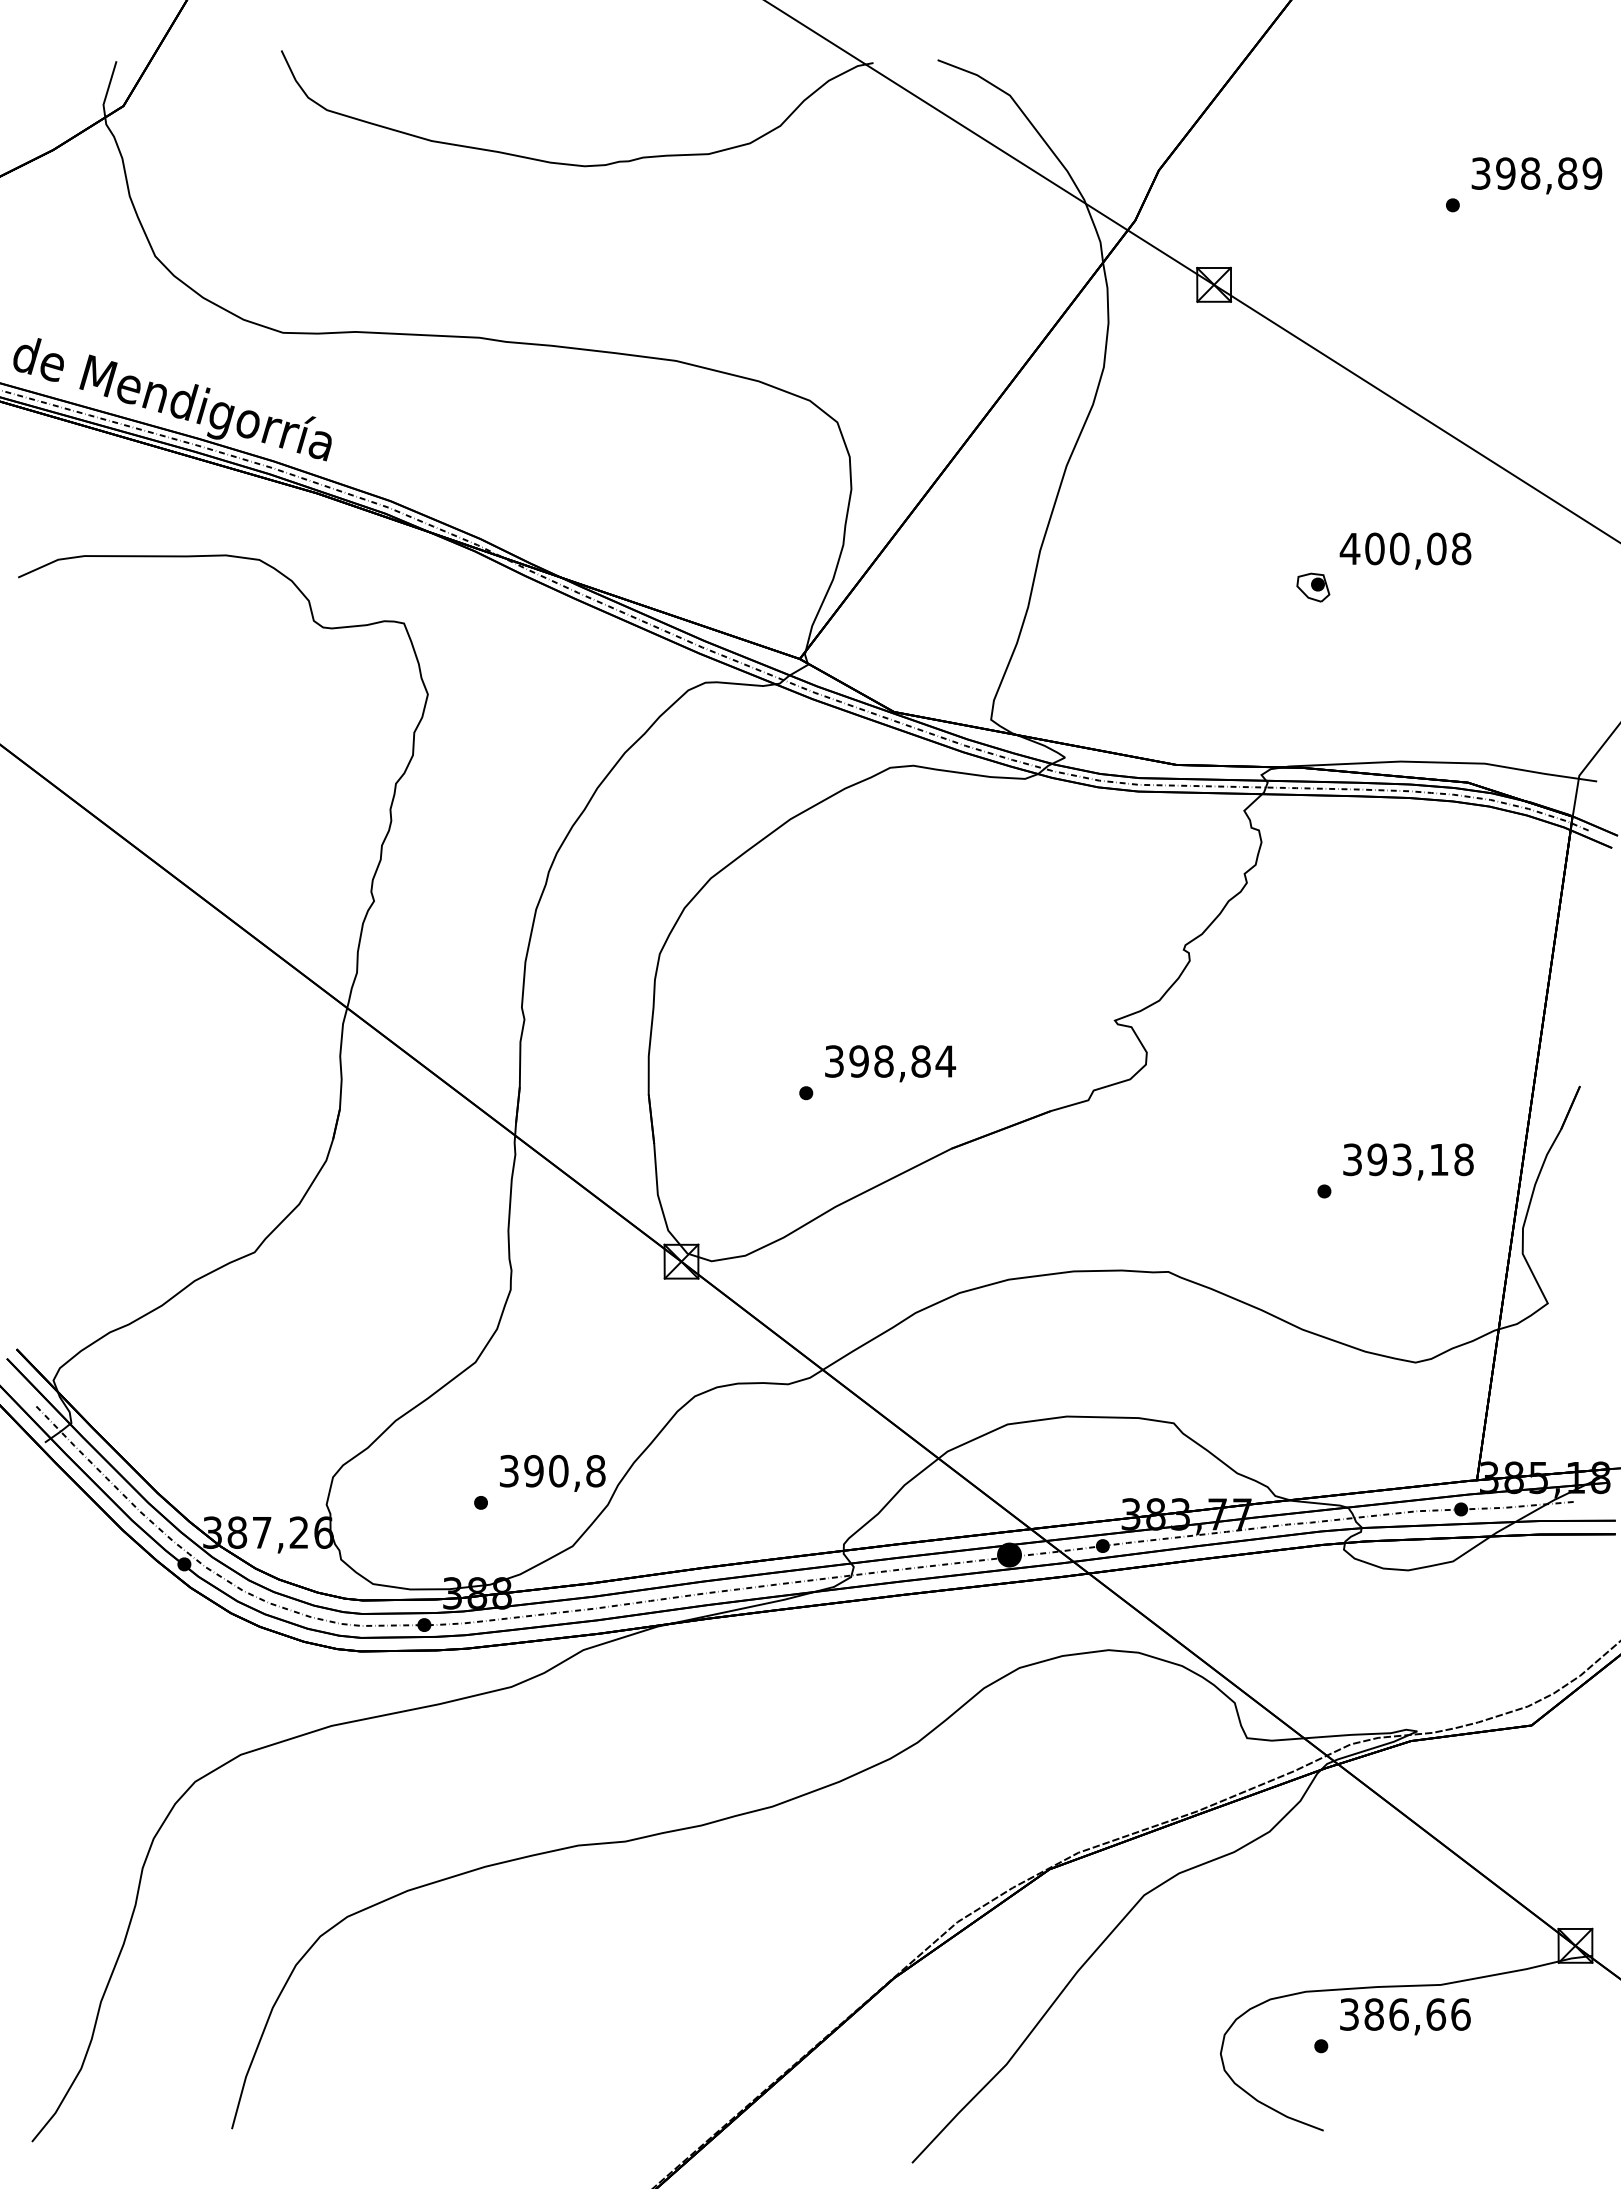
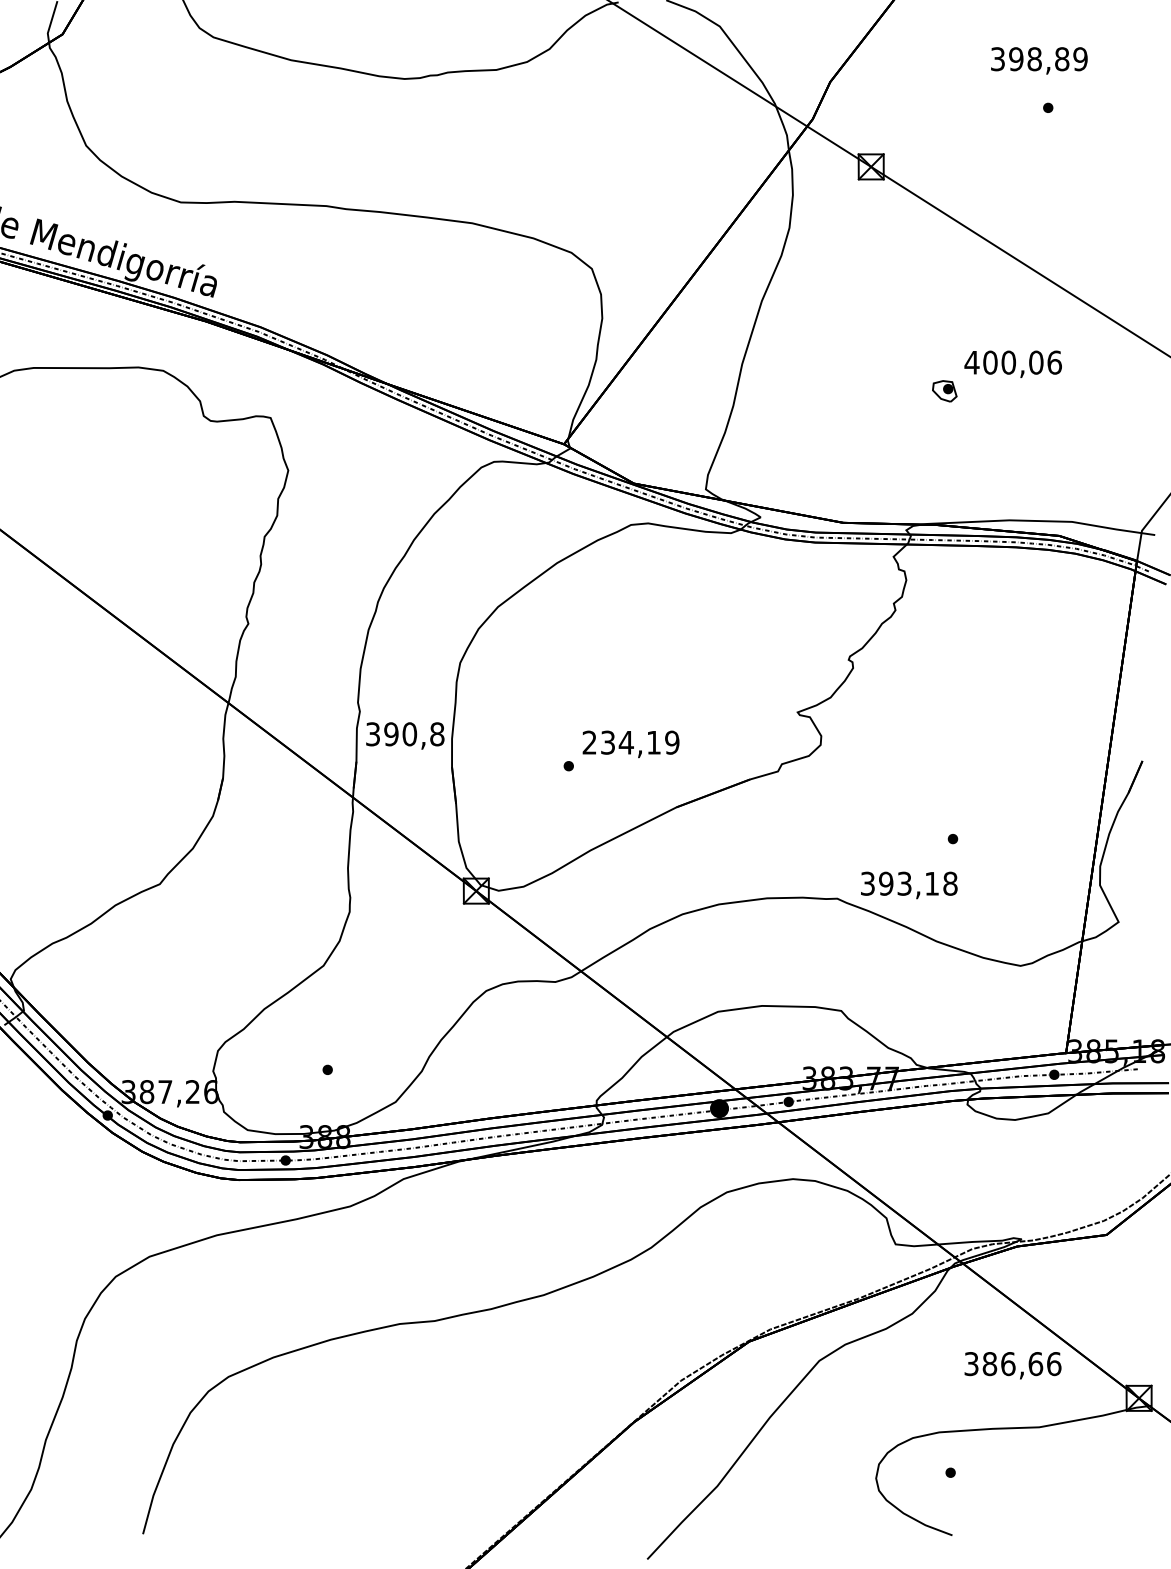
text: (1536, 175) -> (1039, 60), moved
text: (1461, 548) -> (1054, 362), 400,08 -> 400,06
text: (890, 1061) -> (631, 742), 398,84 -> 234,19
text: (1408, 1161) -> (909, 885), moved
text: (552, 1473) -> (405, 736), moved
text: (1405, 2016) -> (1013, 1365), moved

